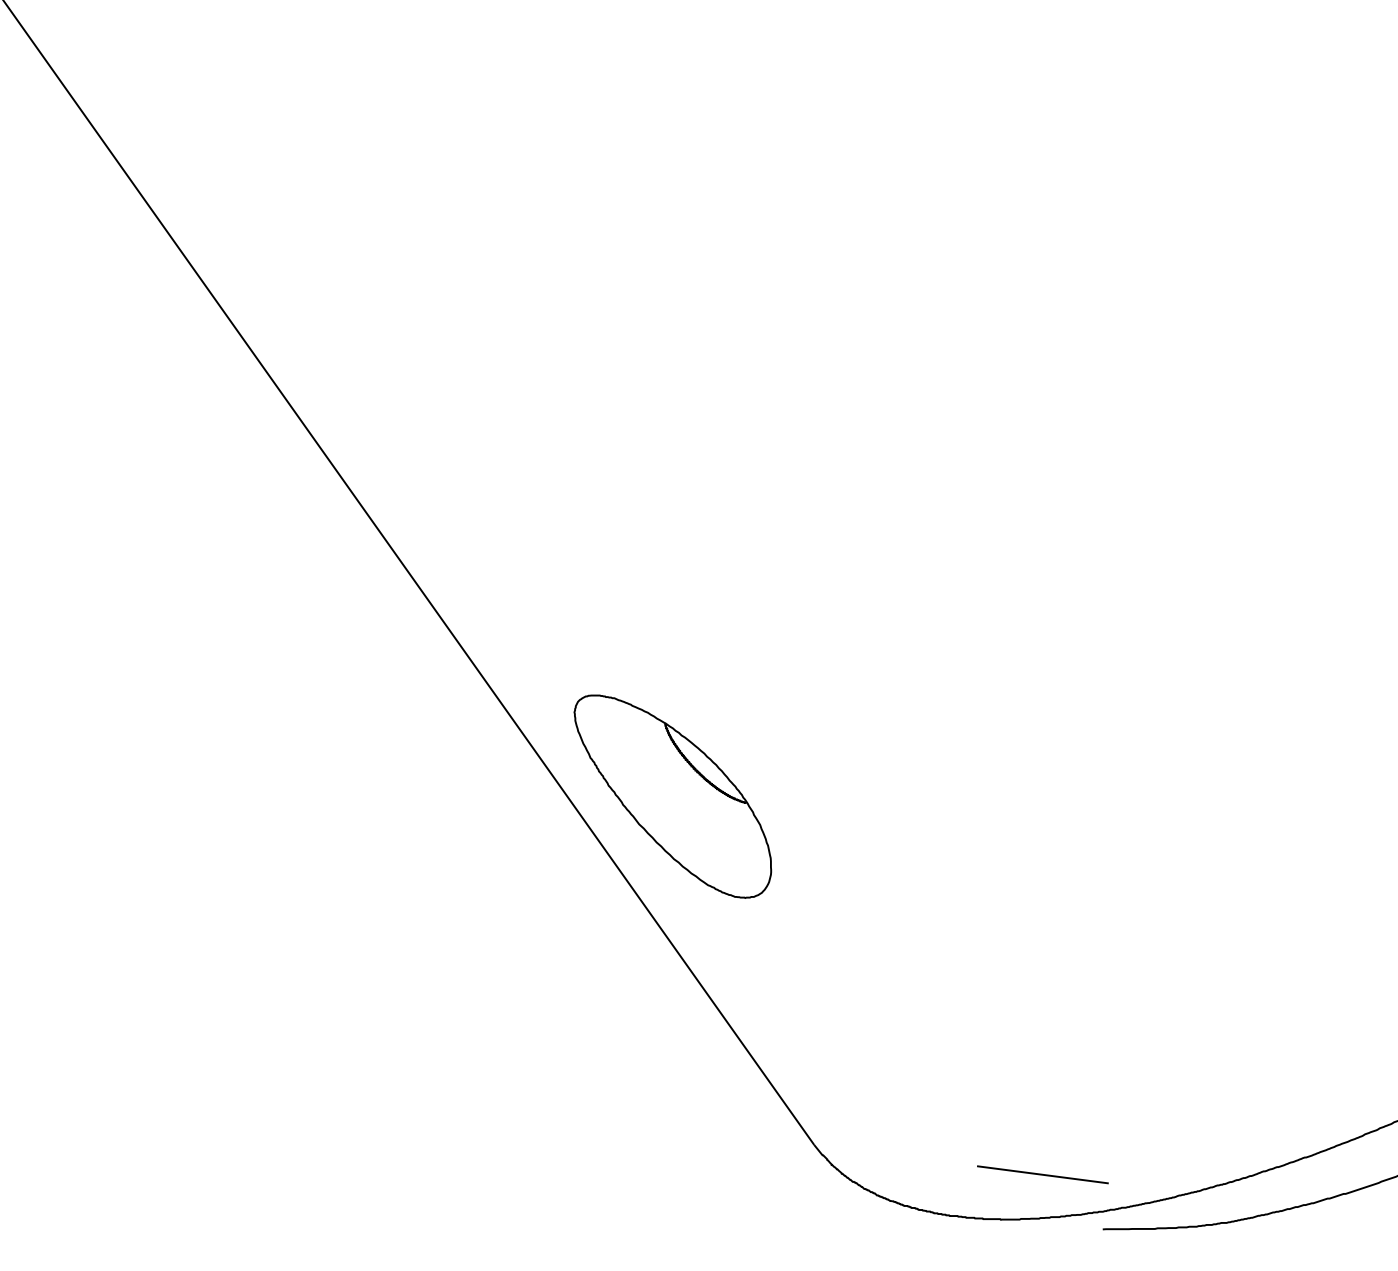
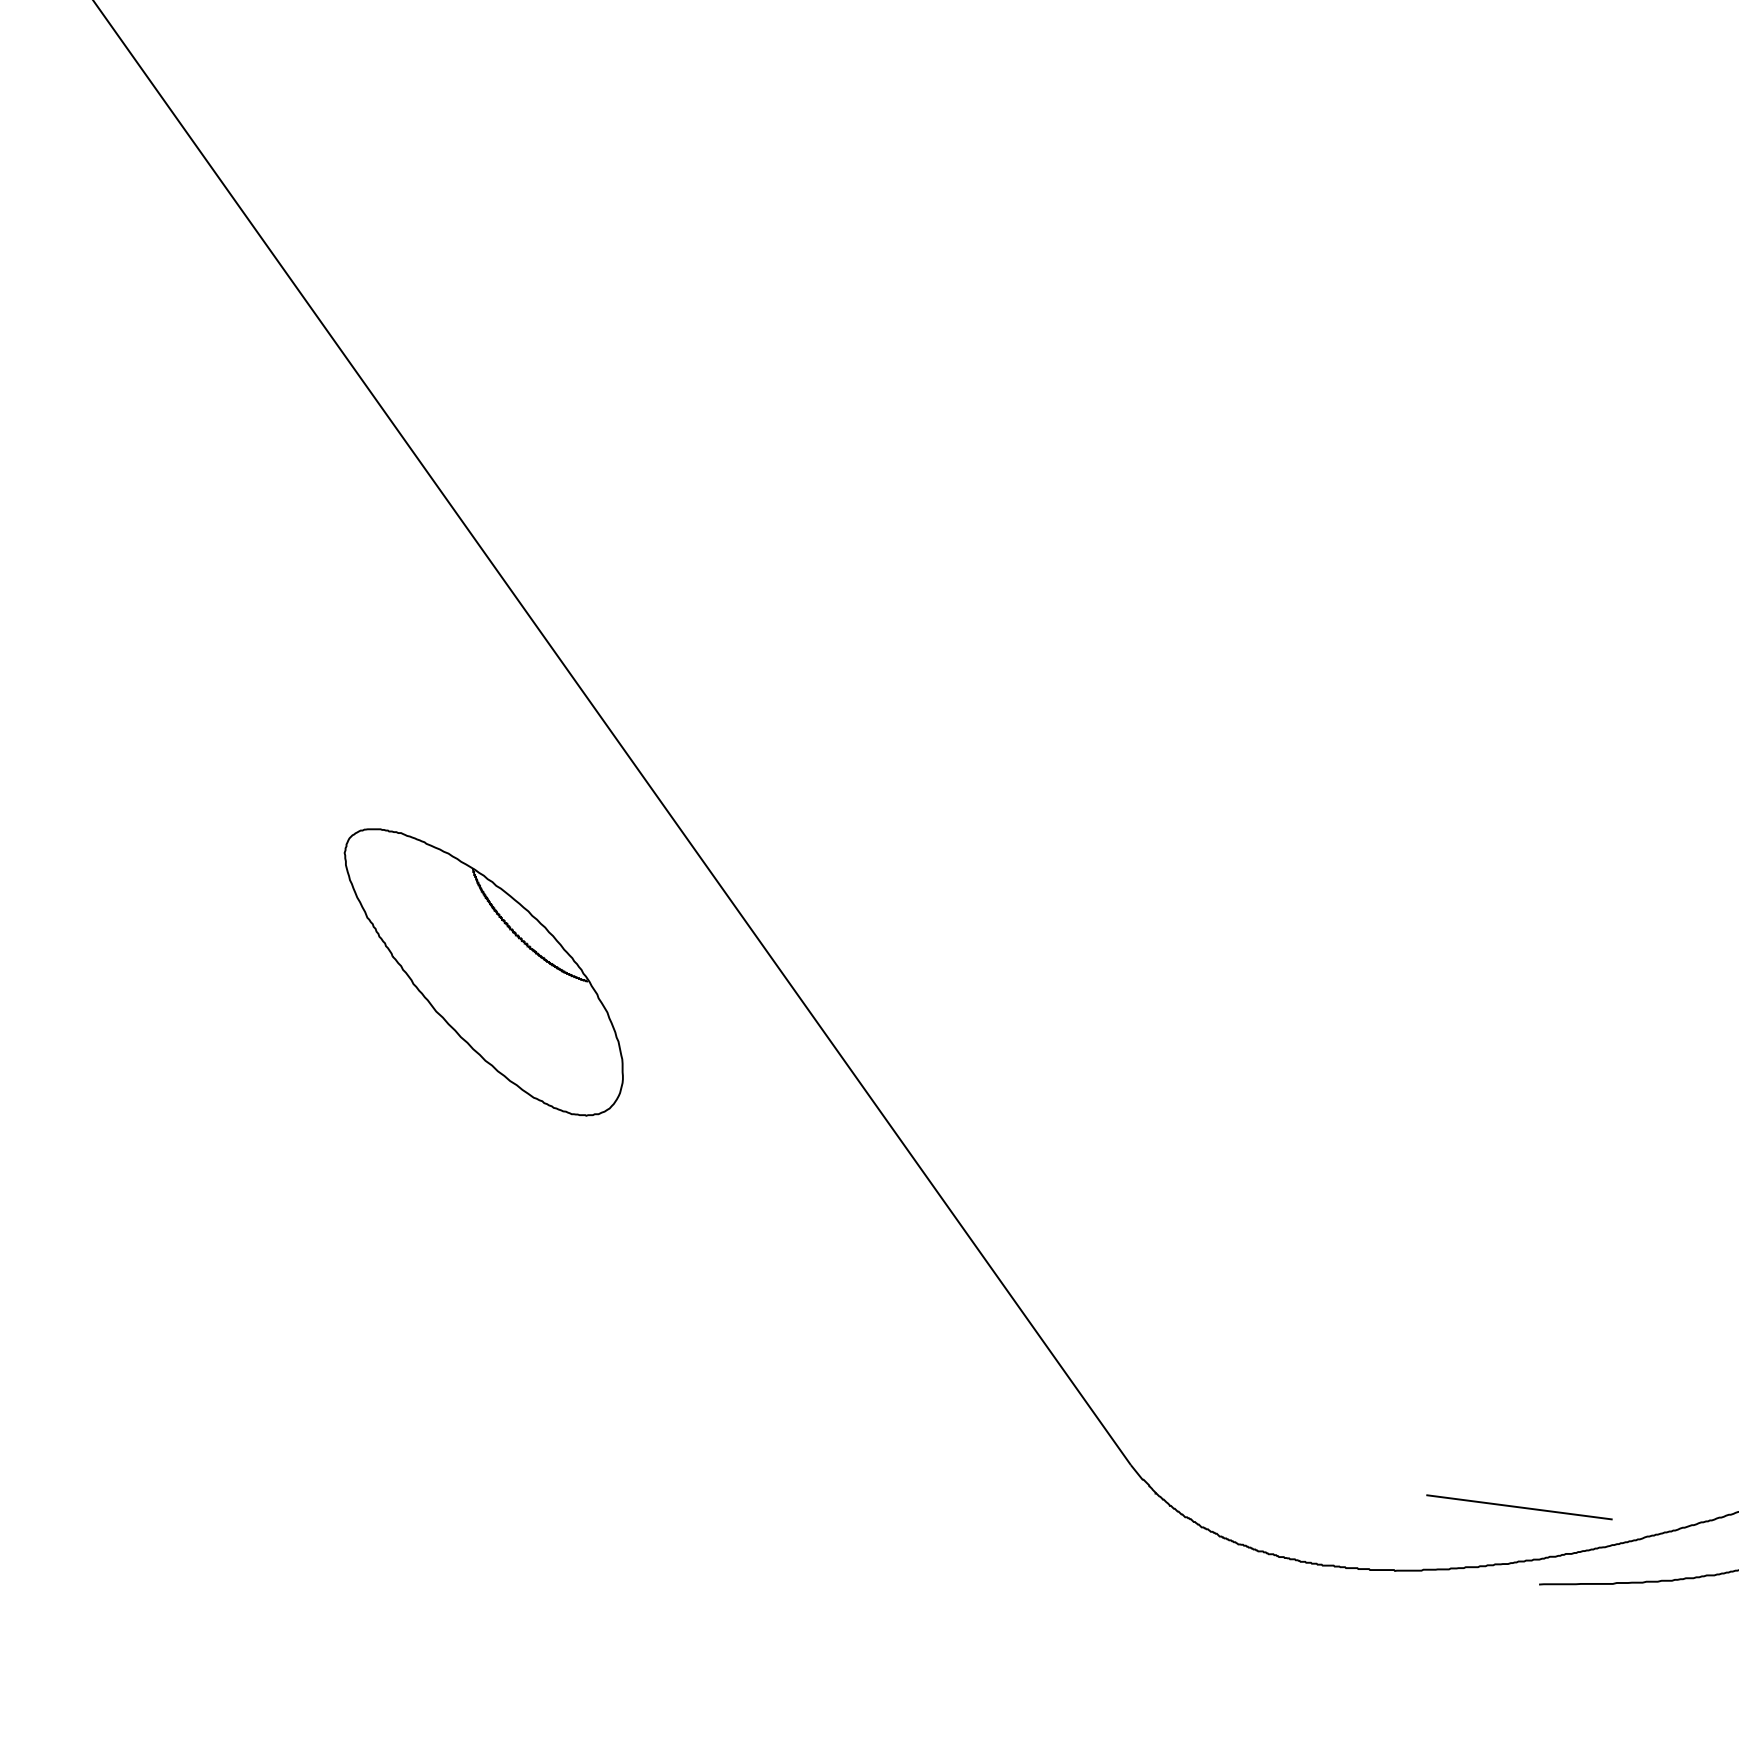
part: (672, 796) -> (483, 972), moved
line: (1042, 1174) -> (1518, 1506), moved

